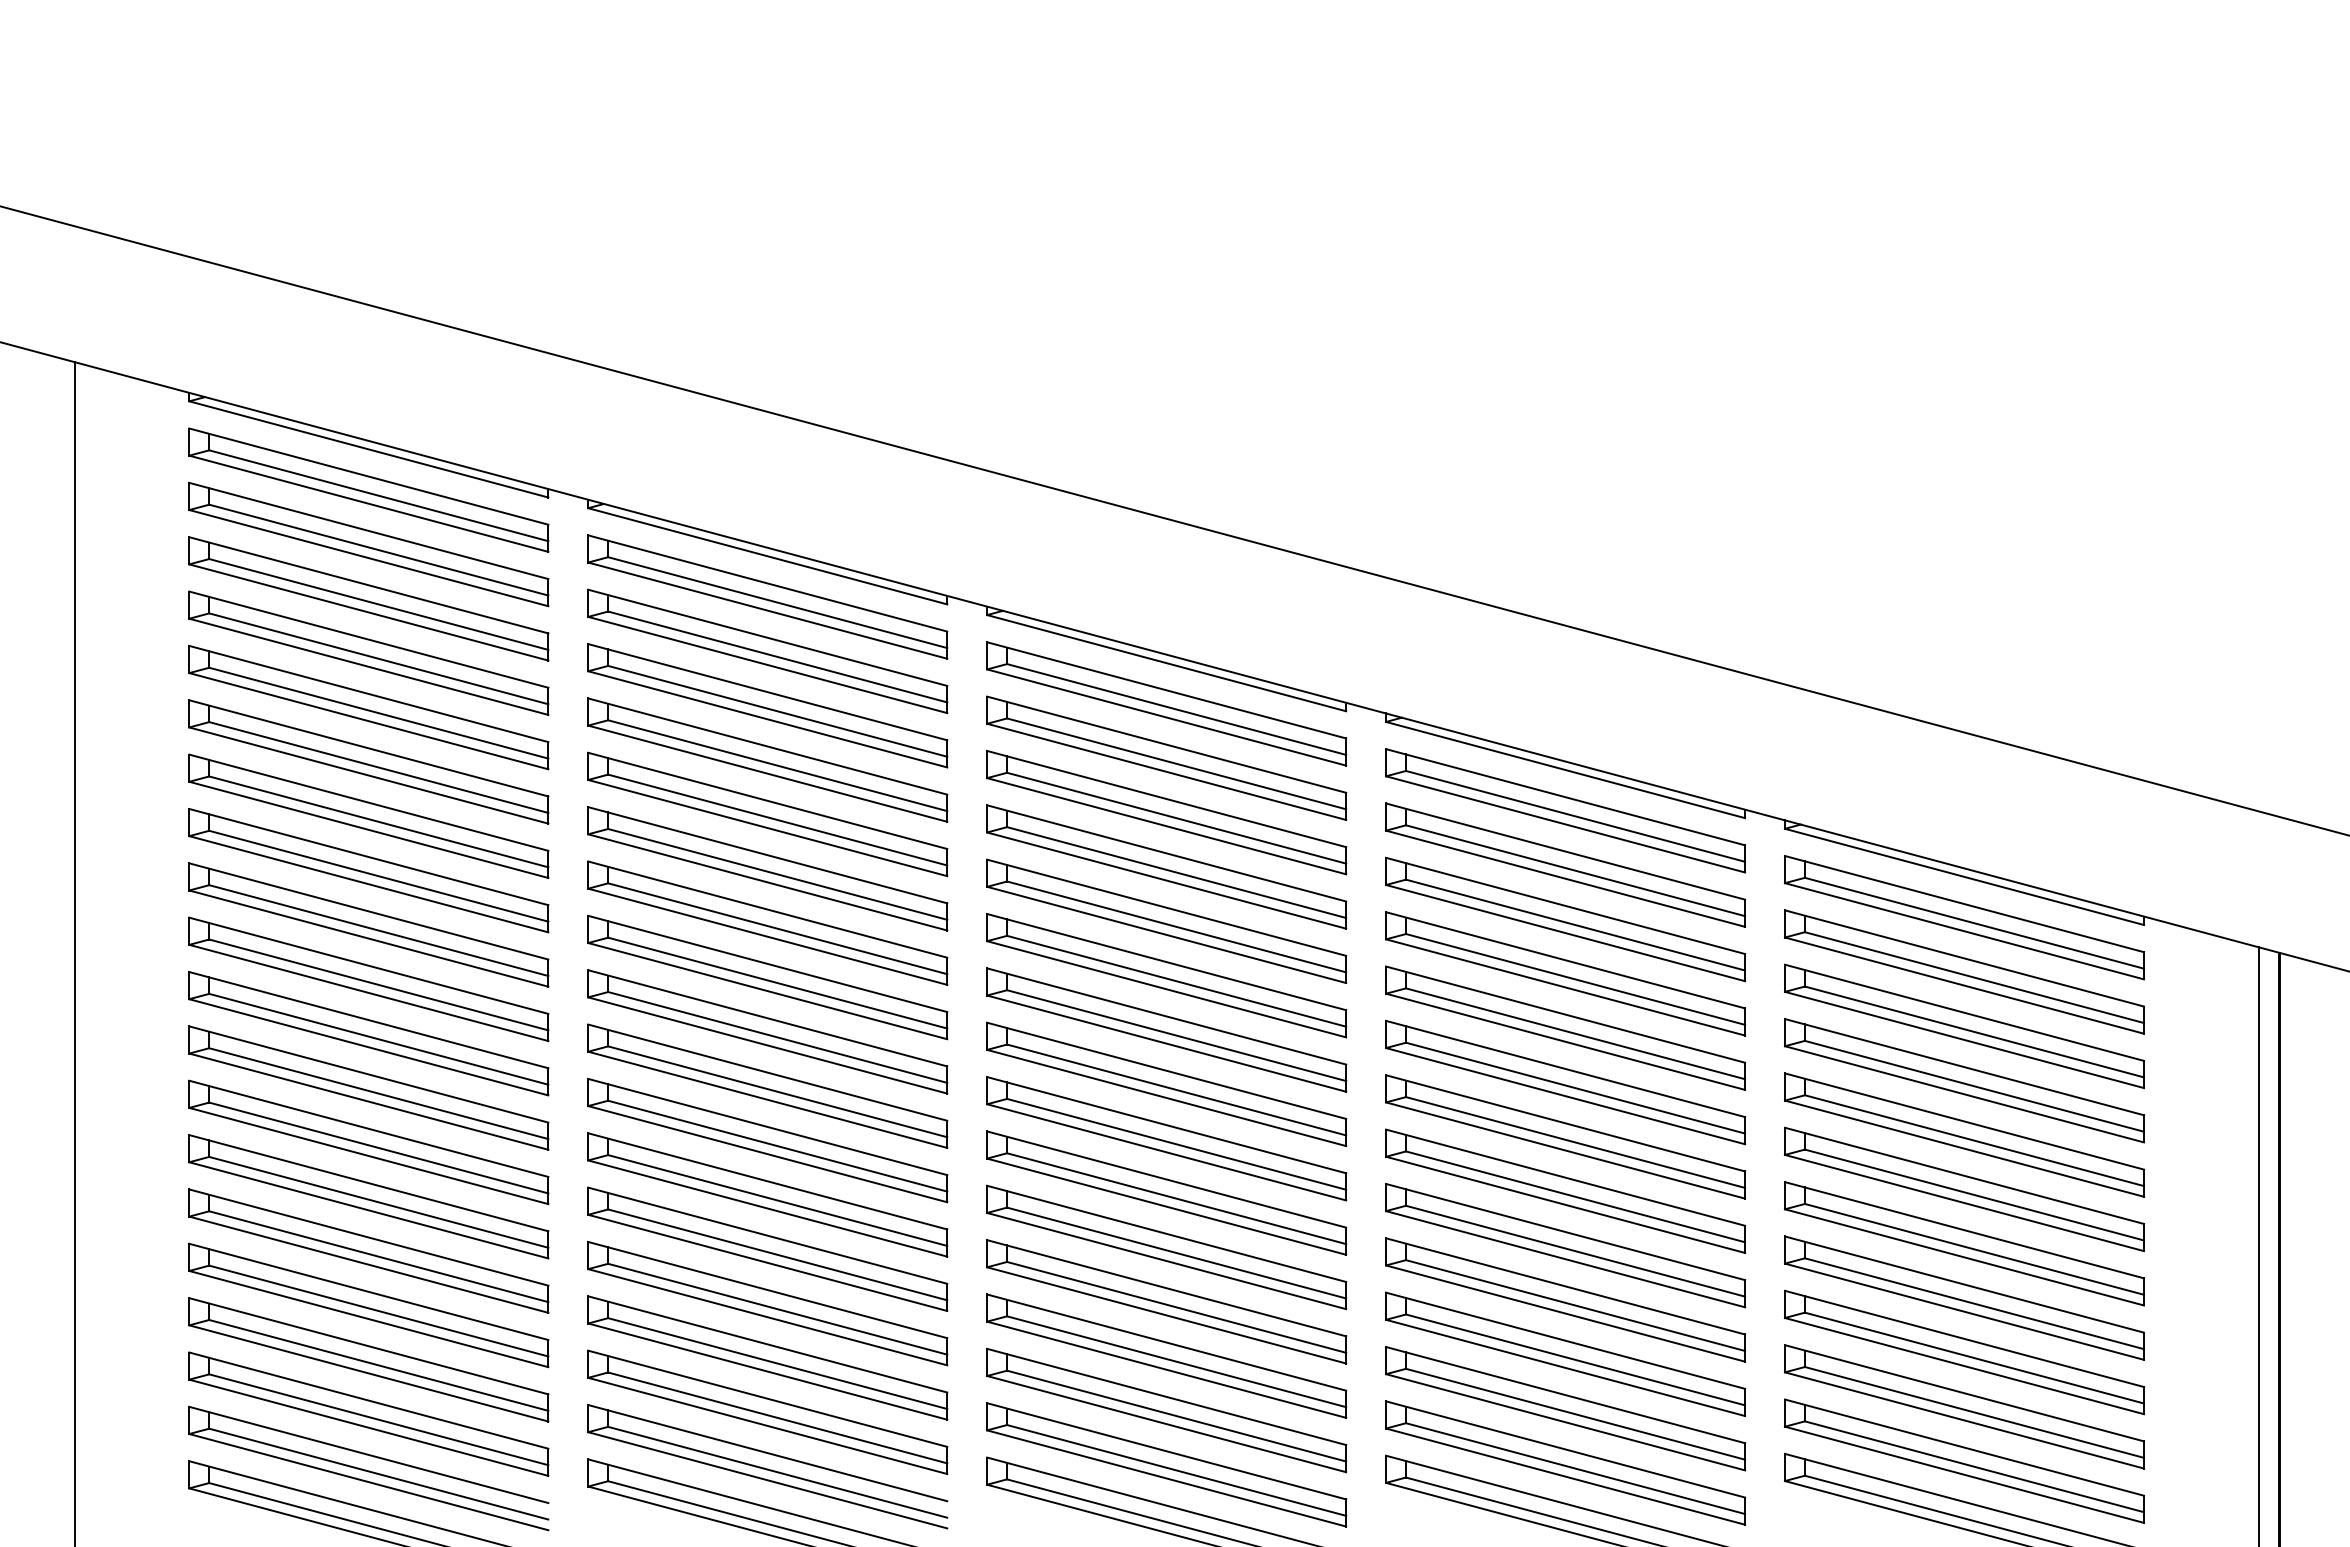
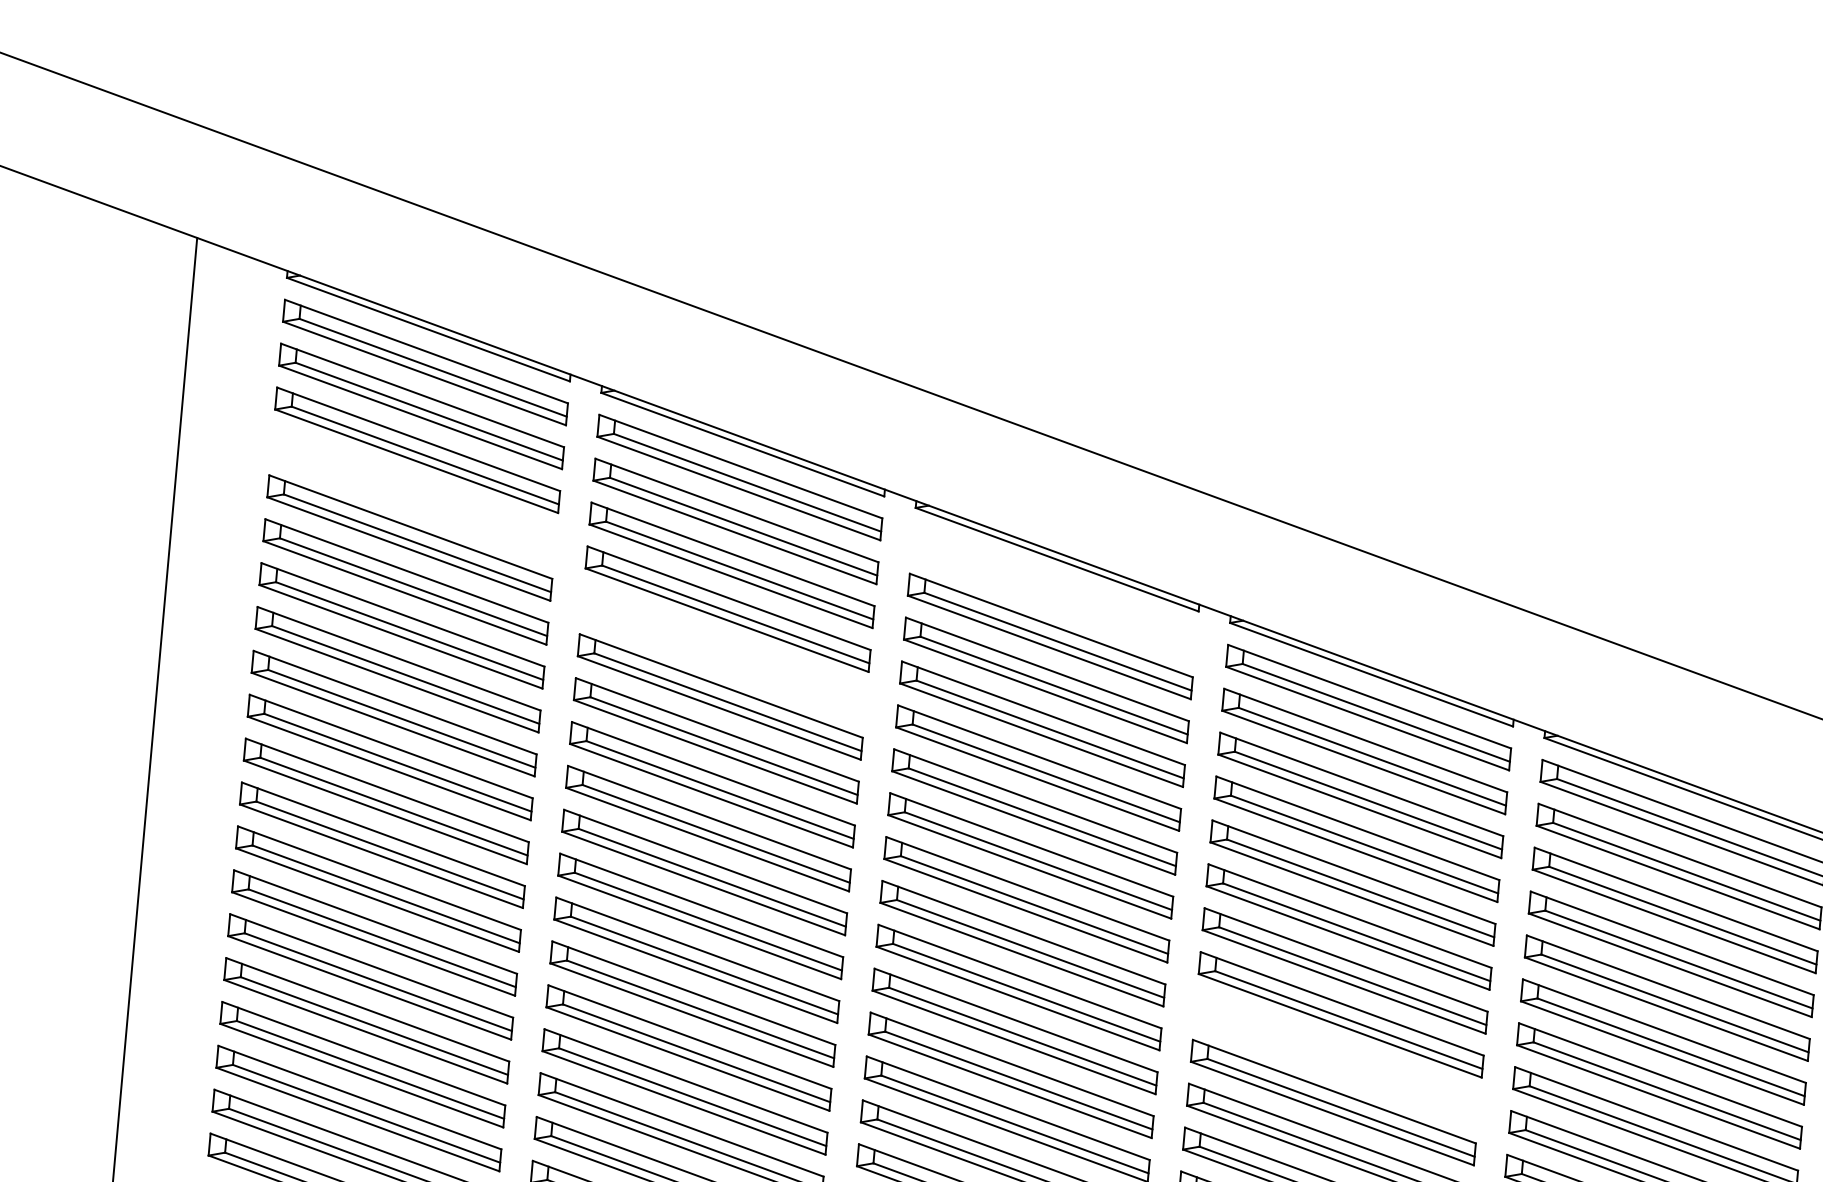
part: (368, 652) -> (413, 493), removed
part: (1166, 703) -> (1054, 592), removed
part: (767, 814) -> (724, 653), removed
part: (1565, 1245) -> (1337, 1058), removed

